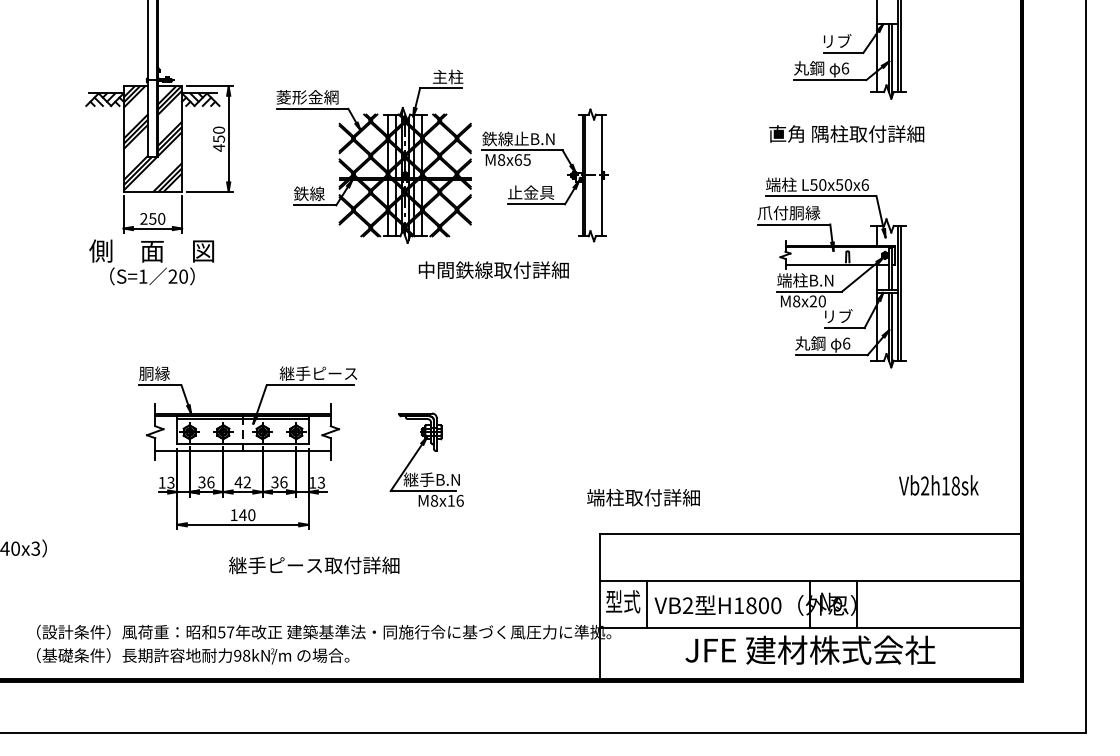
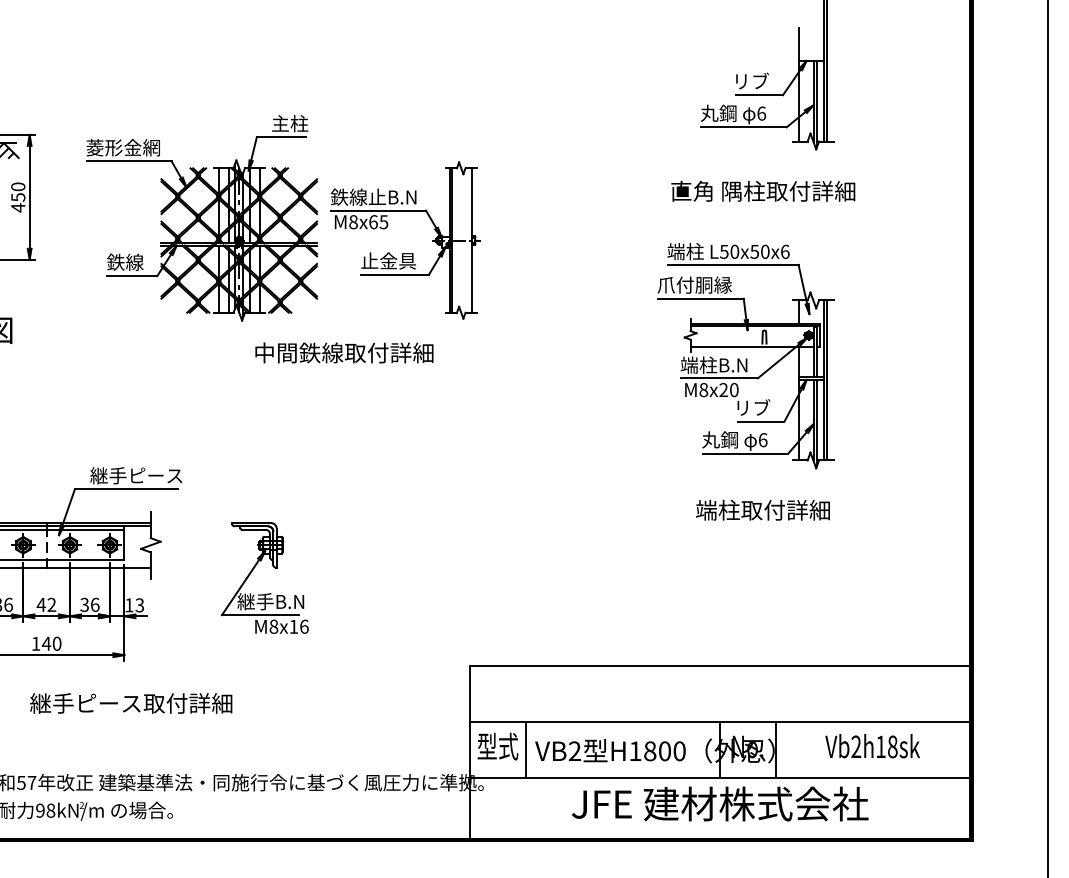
text: (938, 485) -> (872, 746), moved
text: (643, 497) -> (763, 510), moved

